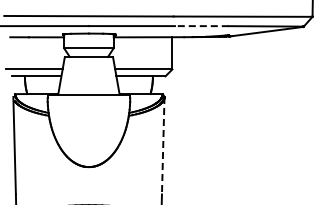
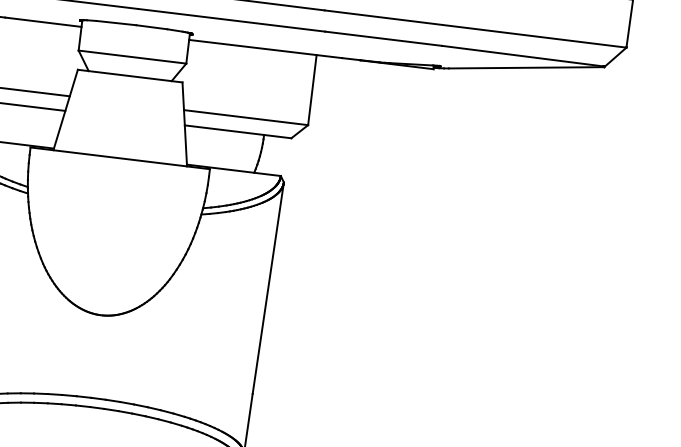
line: (201, 26) -> (382, 39), dashed -> solid
line: (163, 145) -> (268, 287), dashed -> solid

